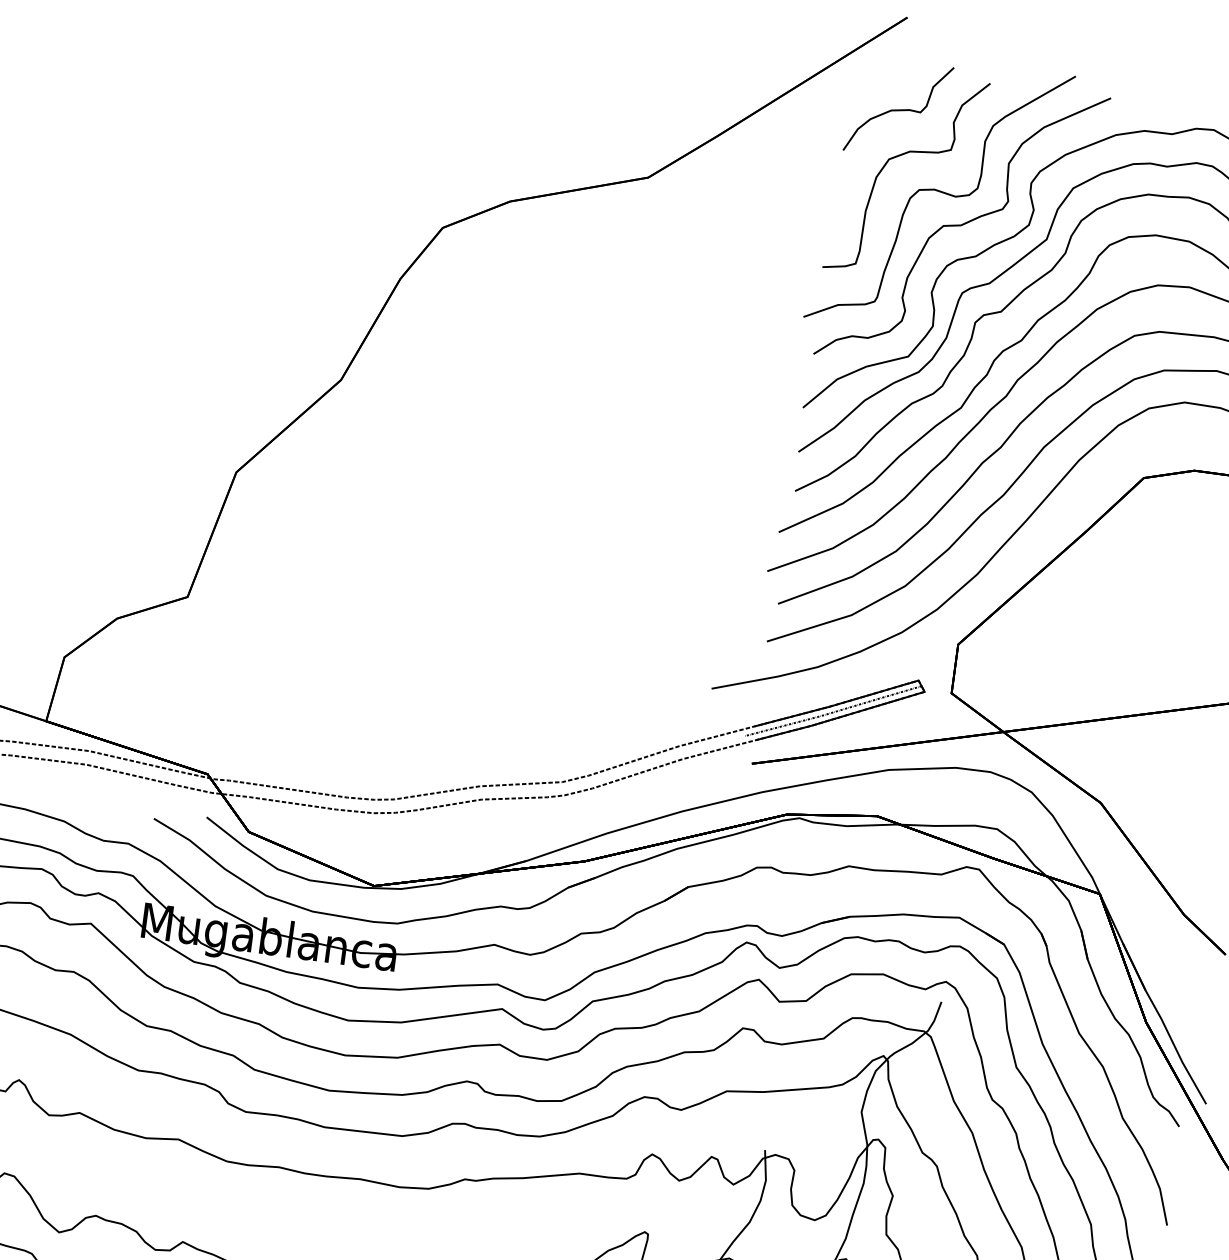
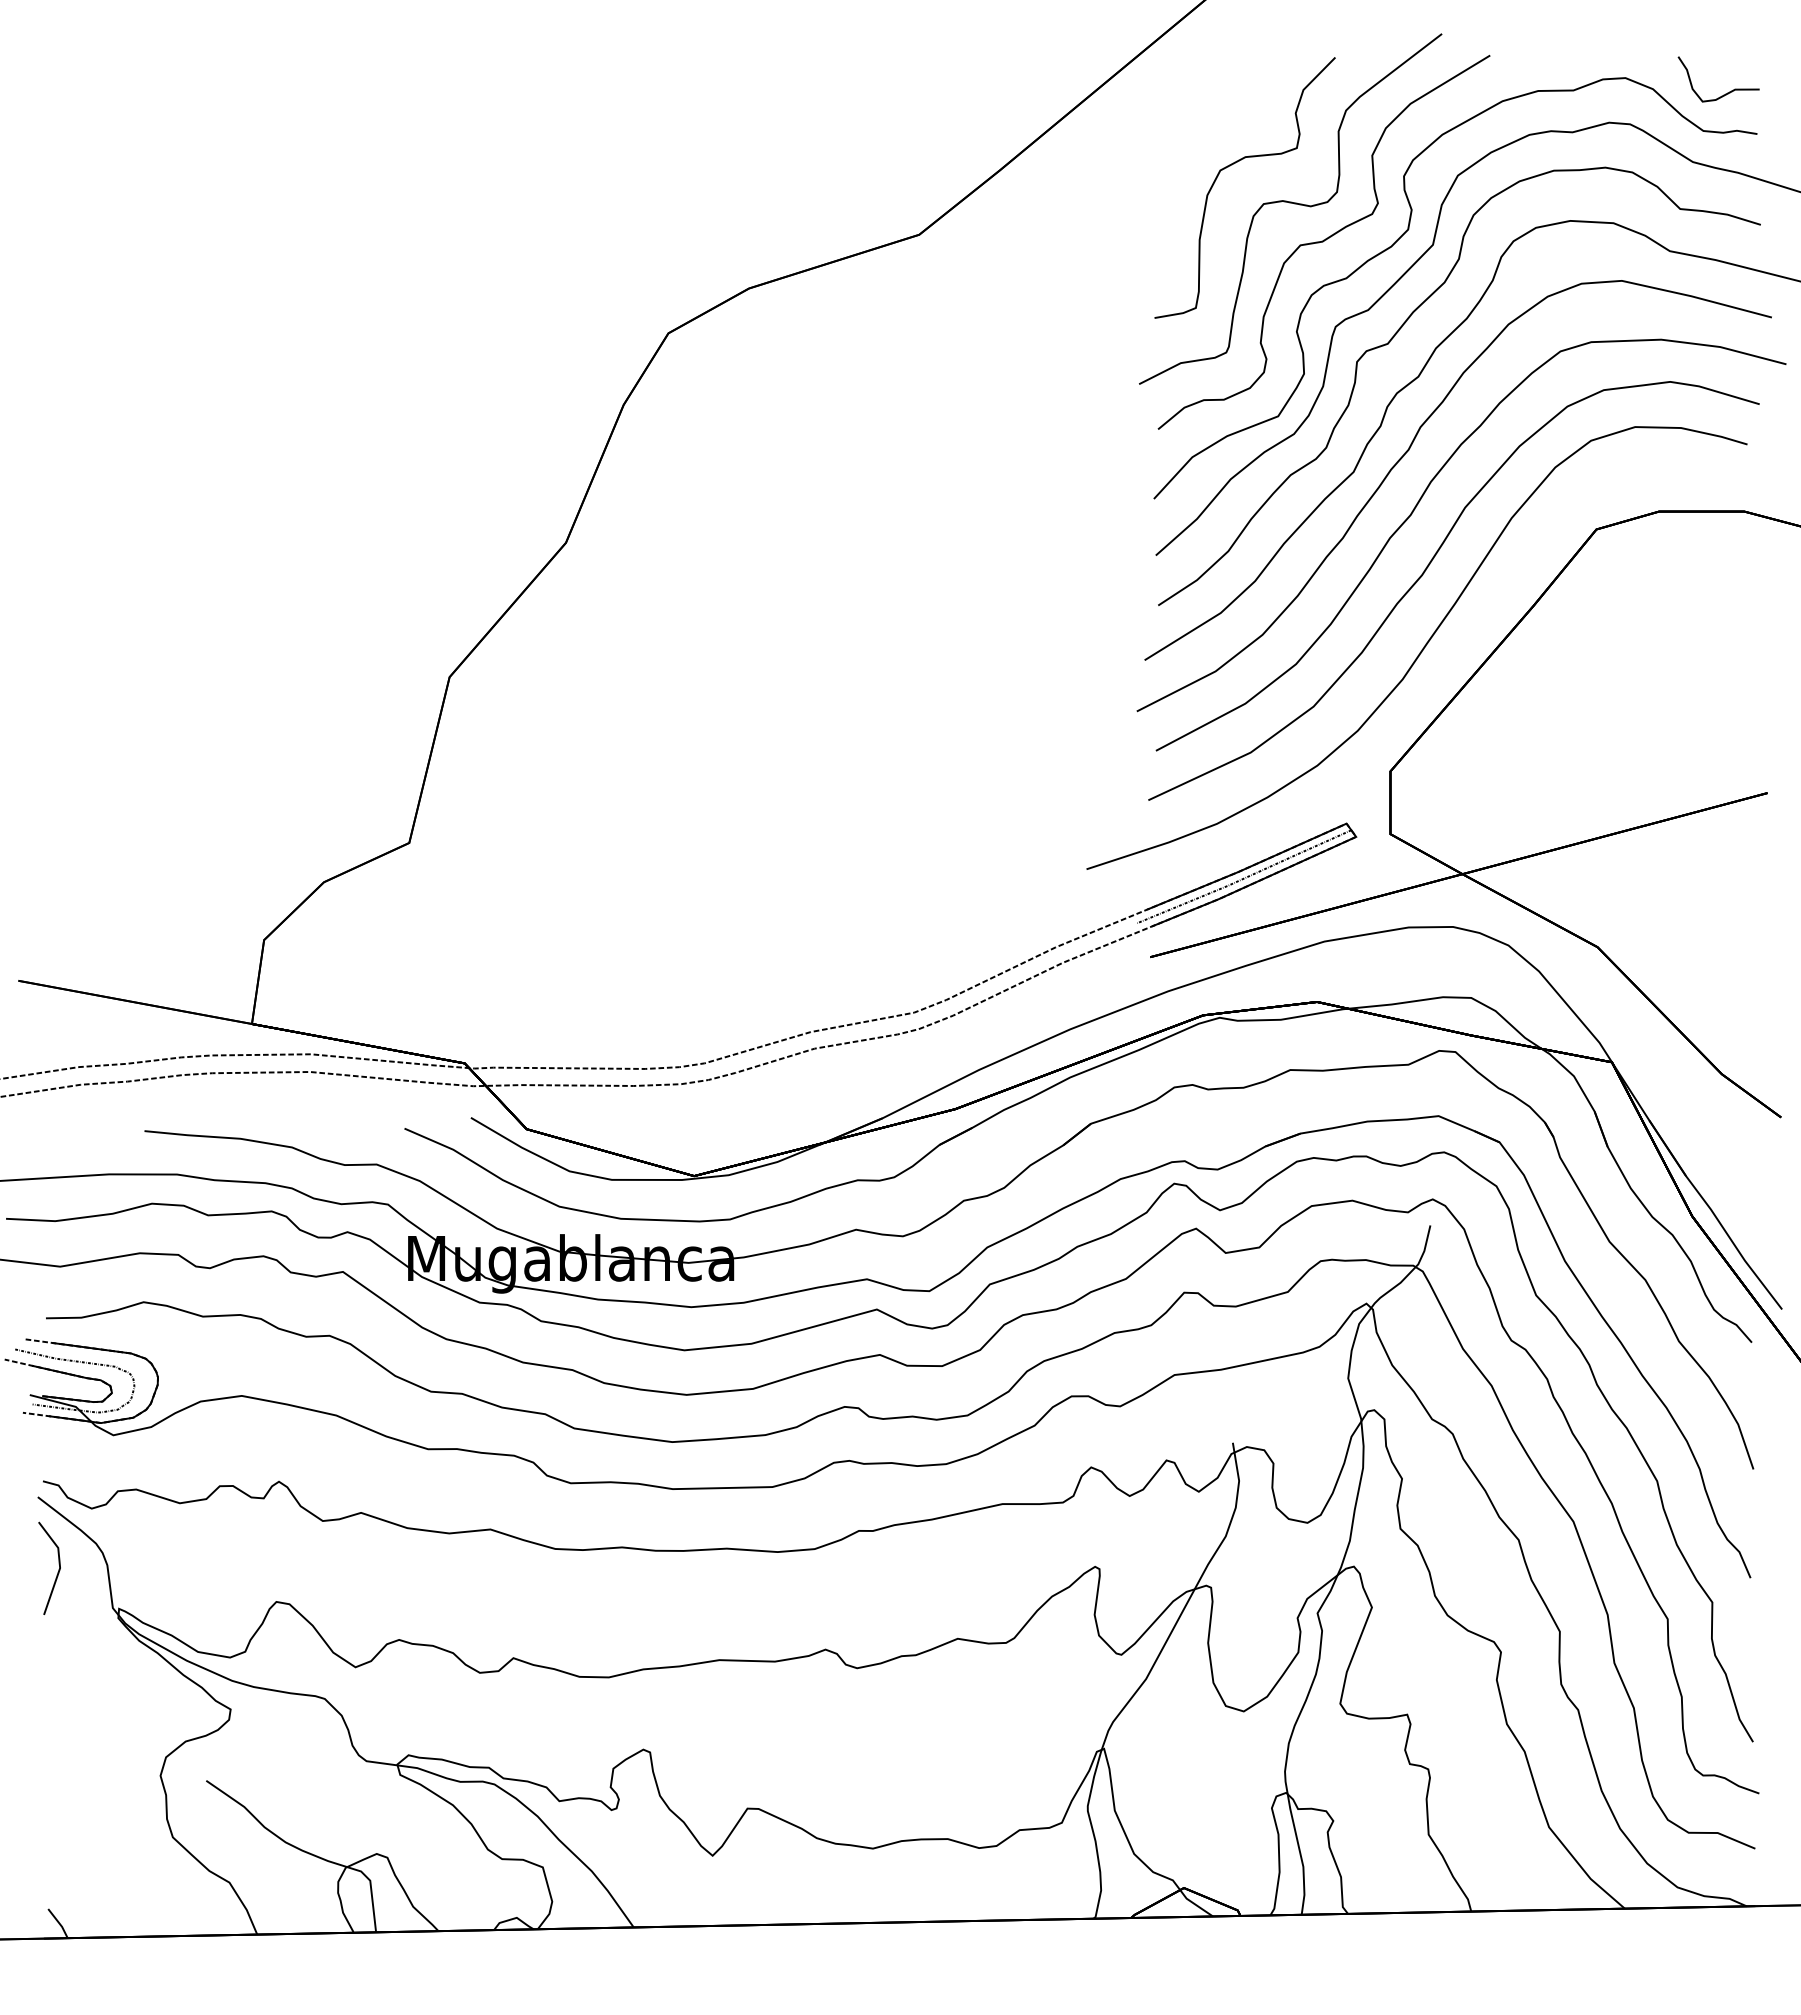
part: (898, 109) -> (1223, 105), removed

